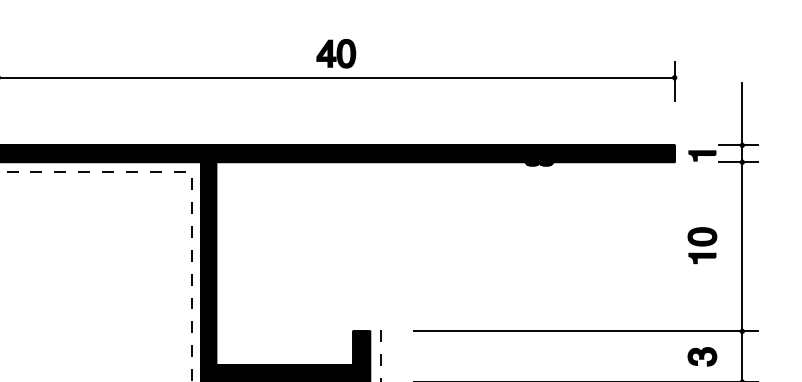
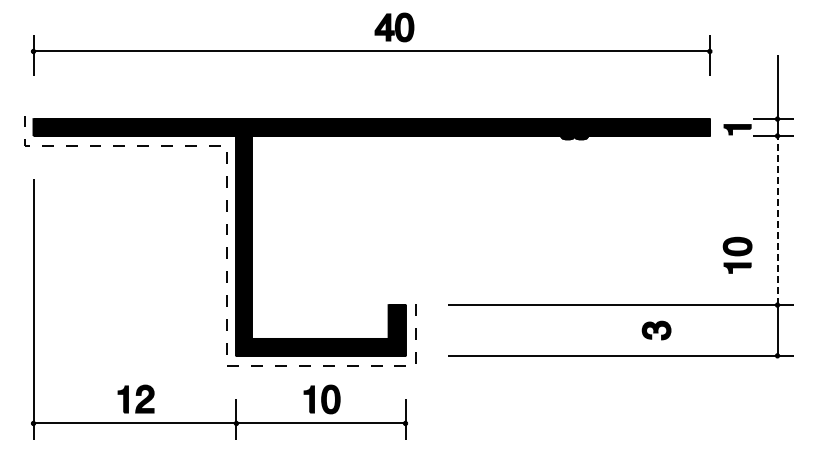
part: (336, 53) -> (394, 27), moved
part: (702, 244) -> (737, 254), moved
line: (742, 246) -> (777, 220), solid -> dashed
part: (702, 356) -> (656, 330), moved

